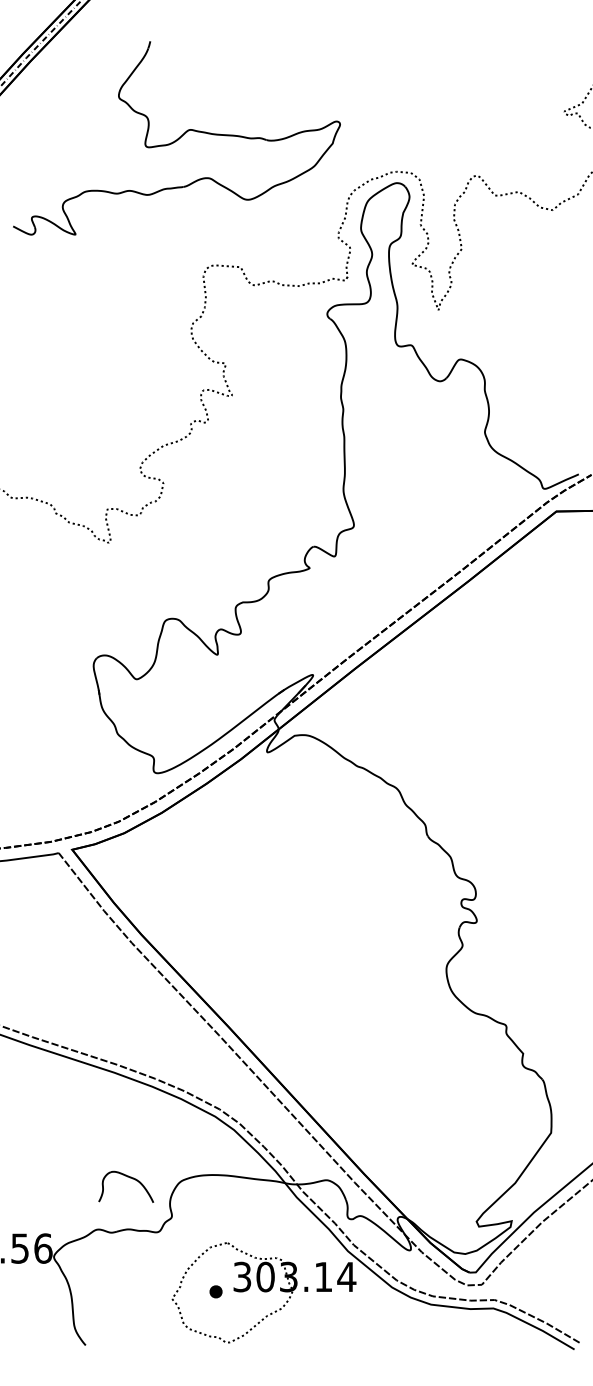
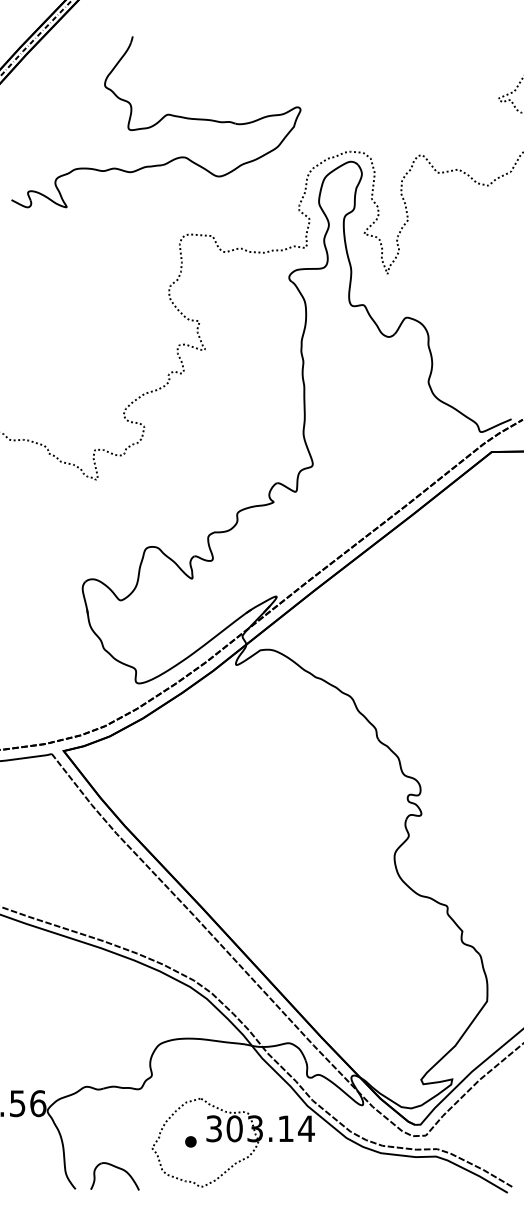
part: (130, 1178) -> (118, 1168), moved

